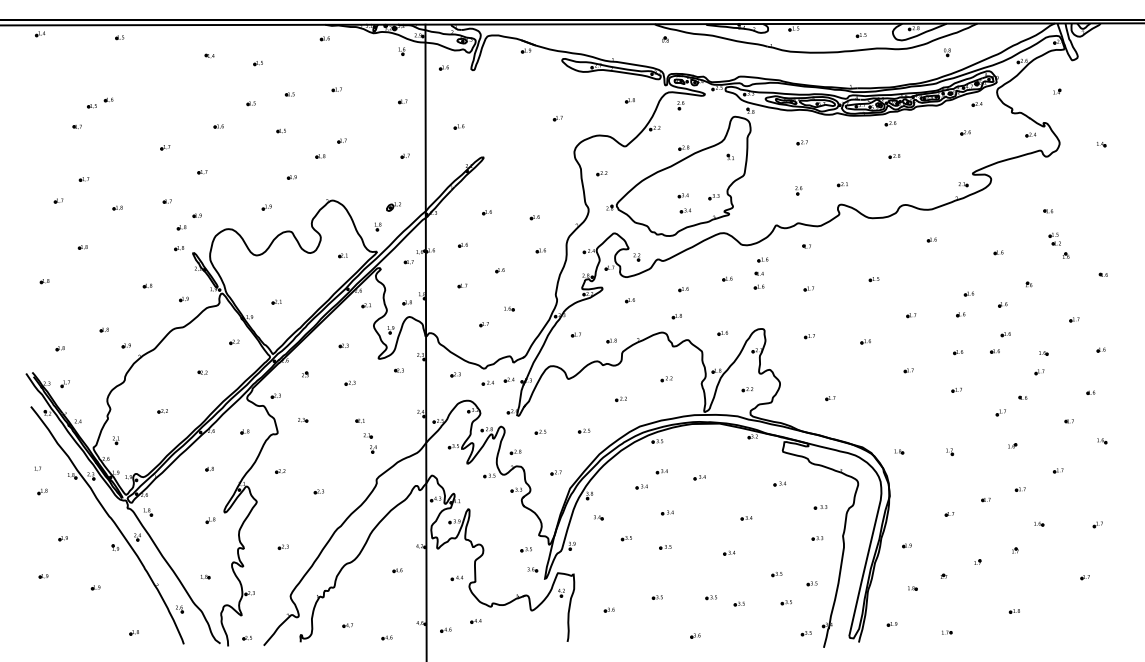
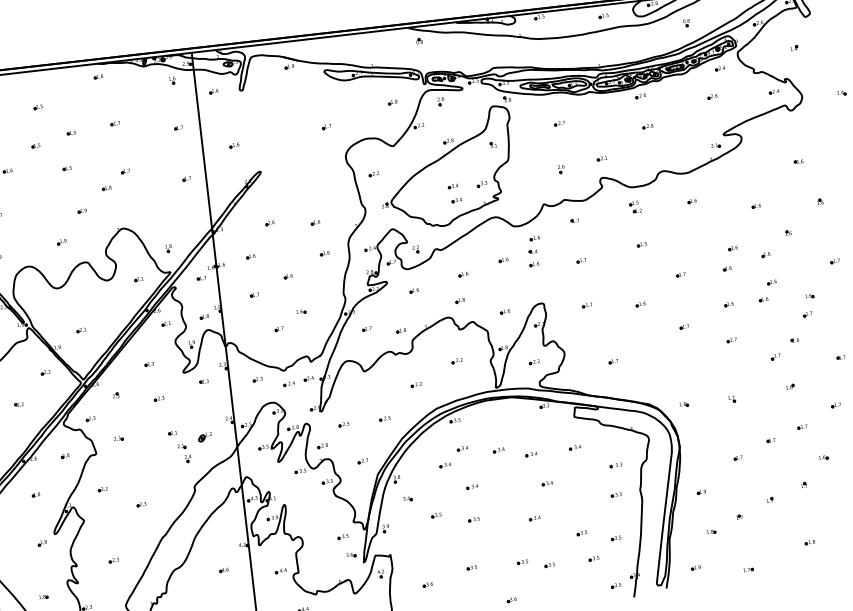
part: (393, 206) -> (204, 436), moved
part: (1054, 238) -> (635, 206), moved
part: (732, 485) -> (530, 454), added

